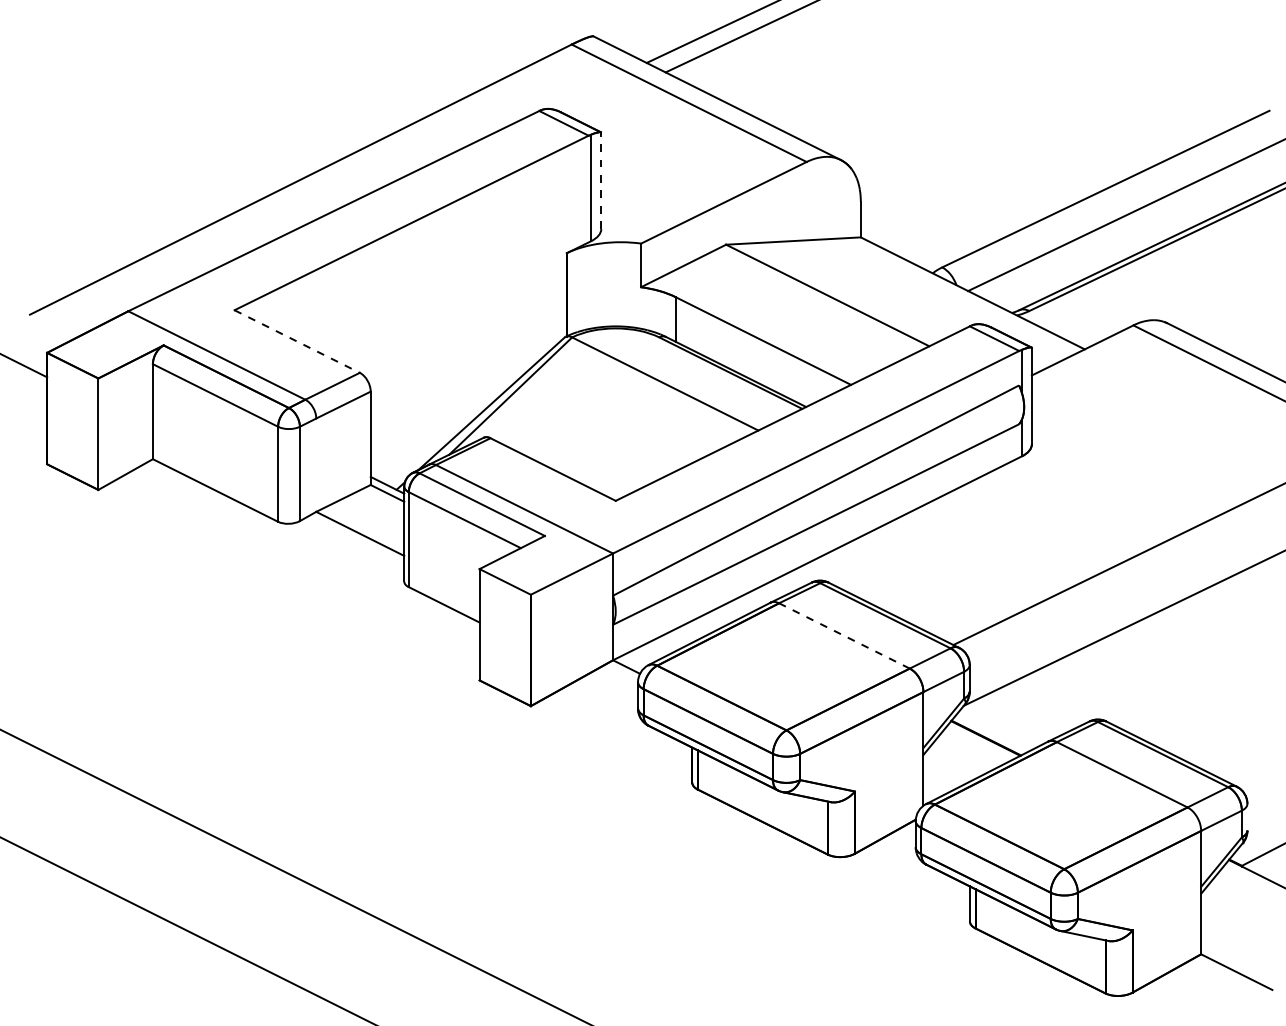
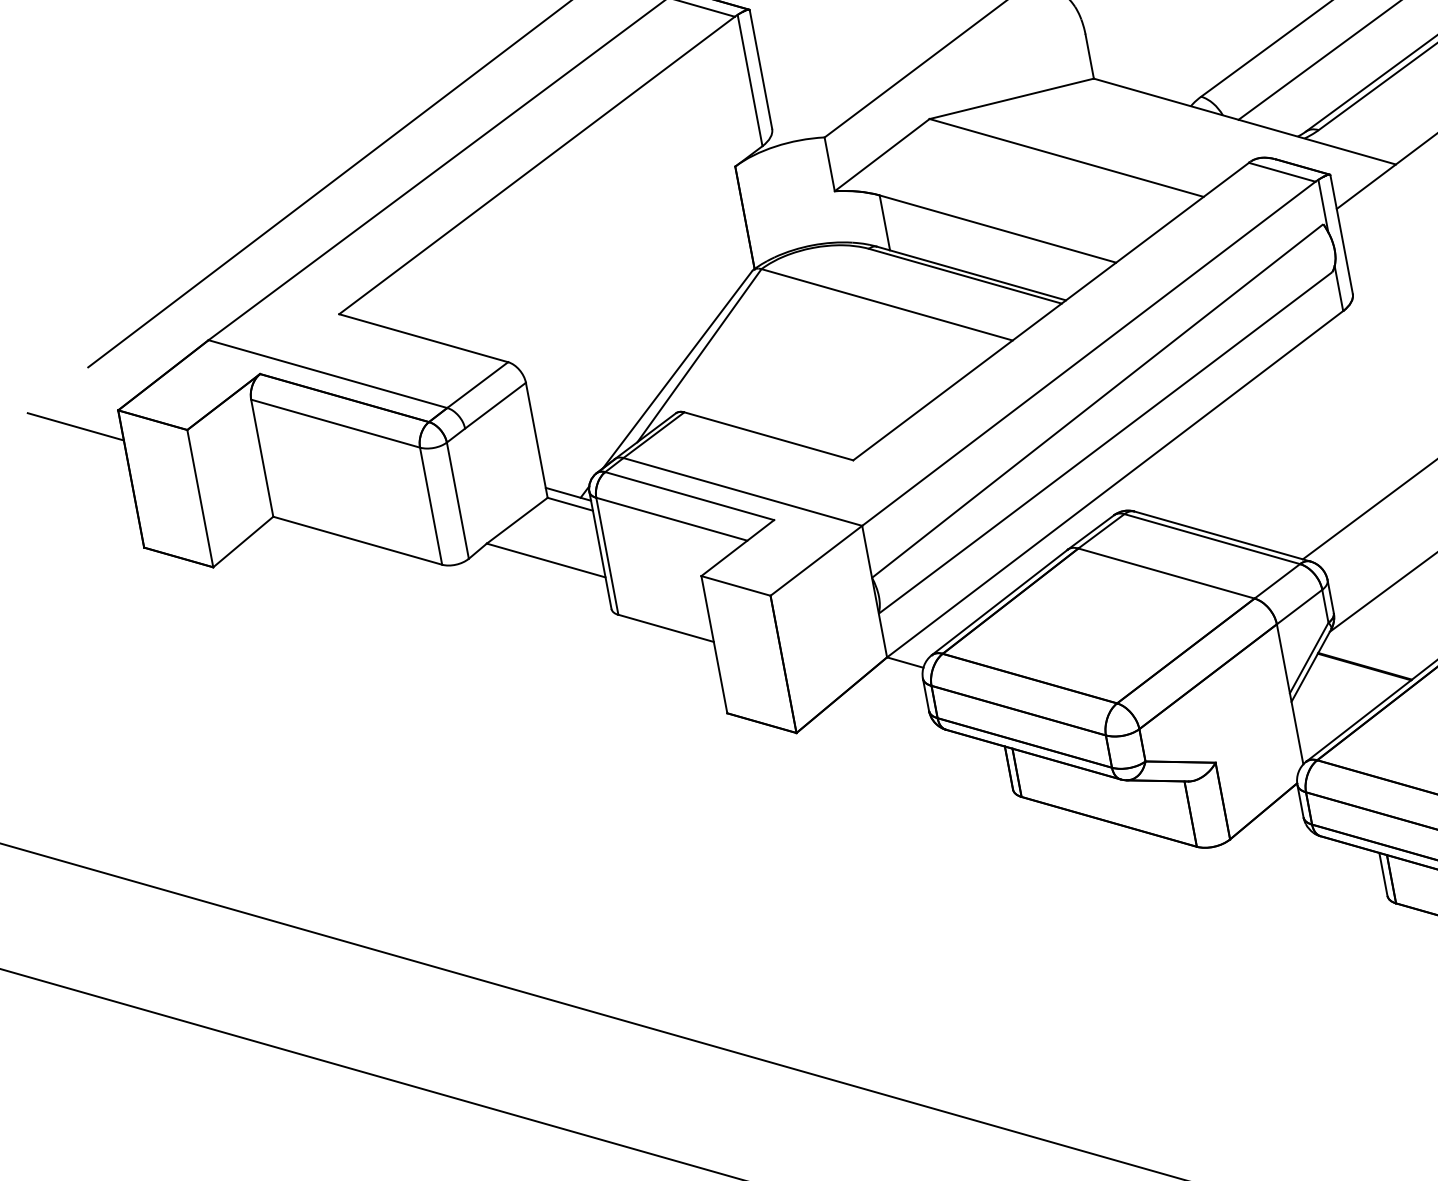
line: (601, 180) -> (761, 68), dashed -> solid
line: (297, 341) -> (424, 338), dashed -> solid
line: (844, 635) -> (1166, 572), dashed -> solid

